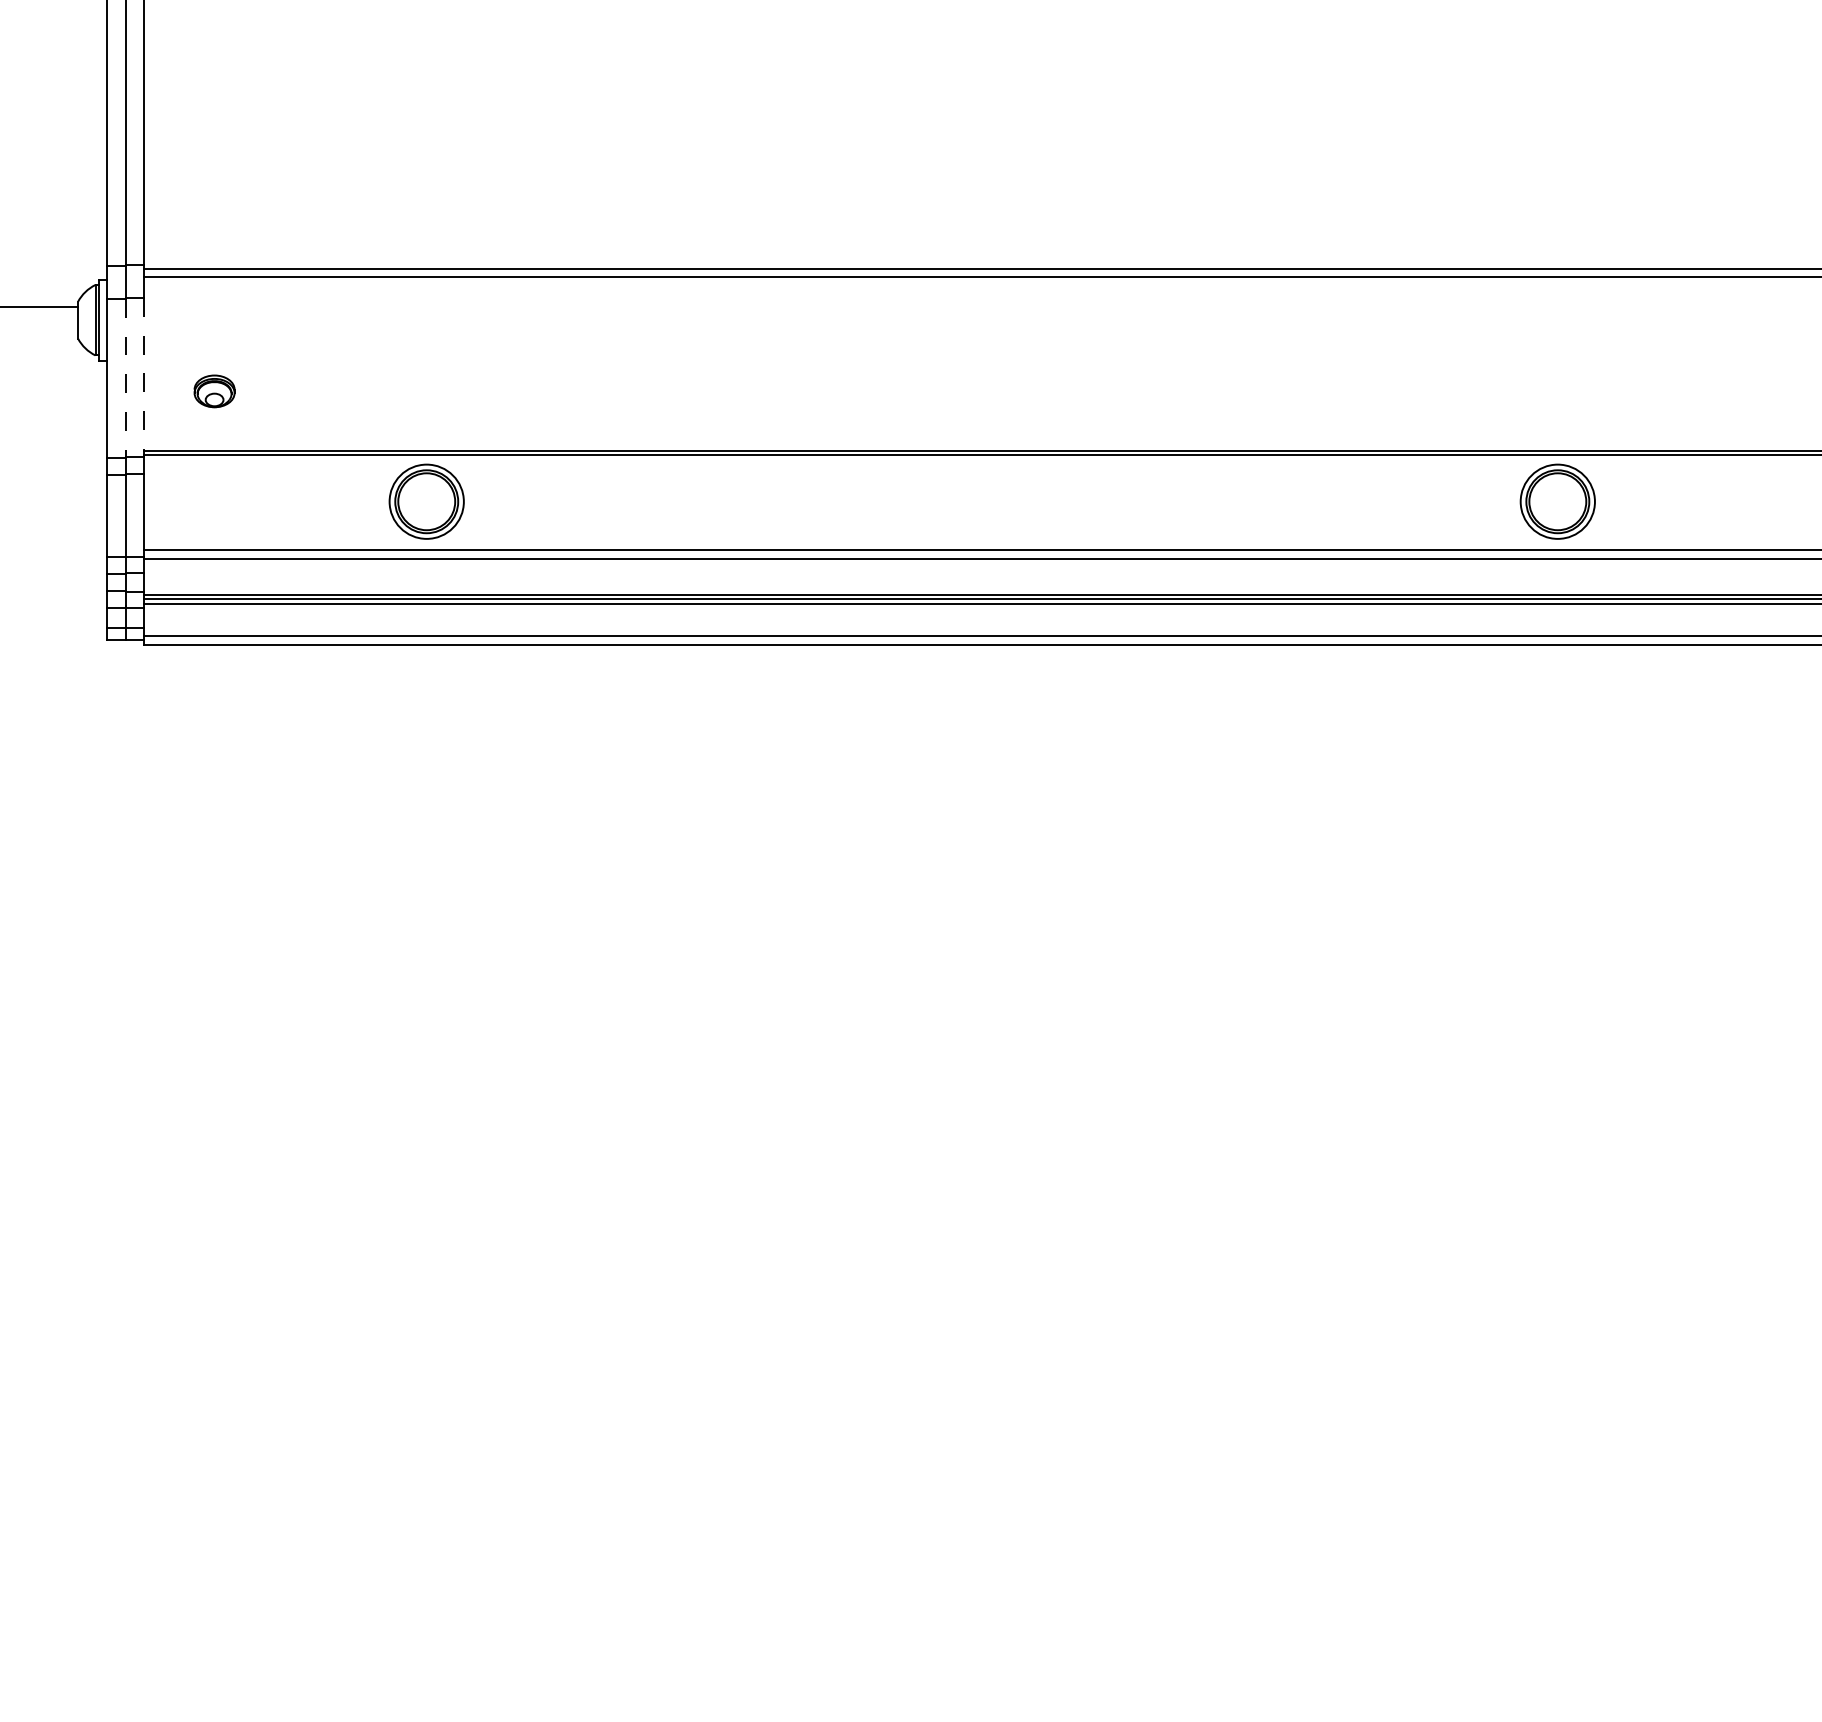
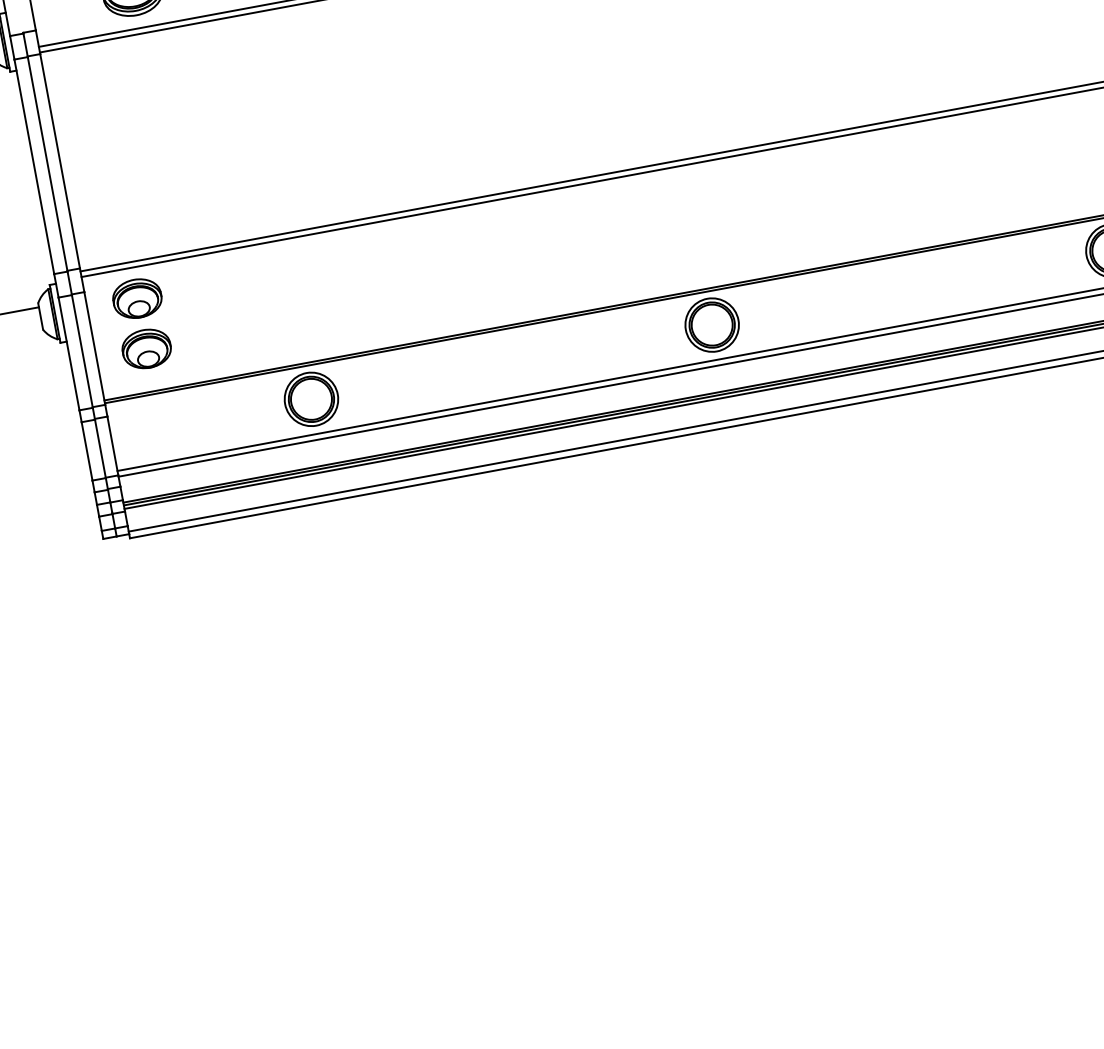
part: (214, 319) -> (137, 298), added
line: (143, 377) -> (94, 348), dashed -> solid
line: (126, 378) -> (82, 351), dashed -> solid
part: (214, 391) -> (146, 349), size x1.67
part: (992, 501) -> (712, 324), added

